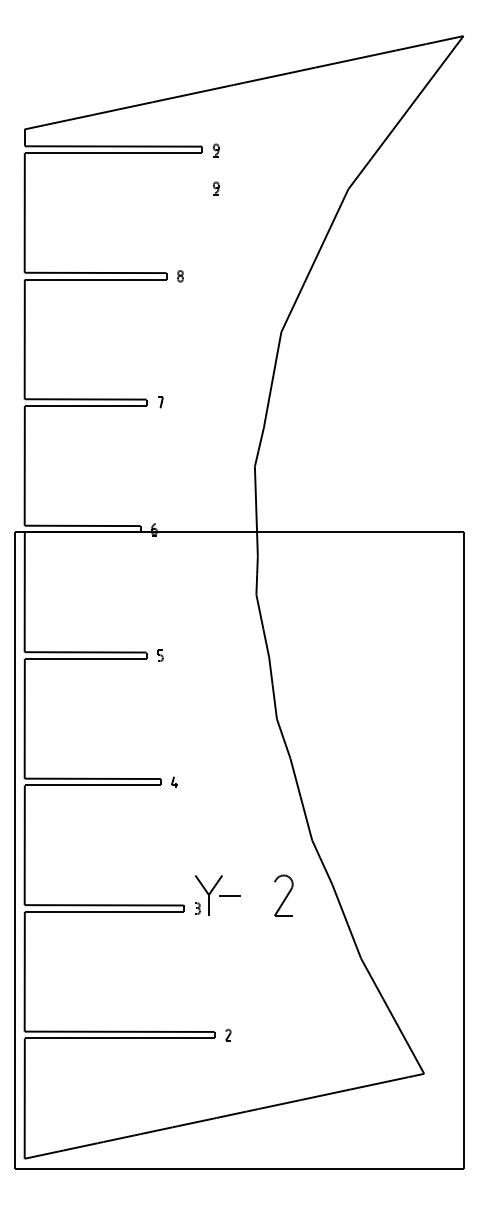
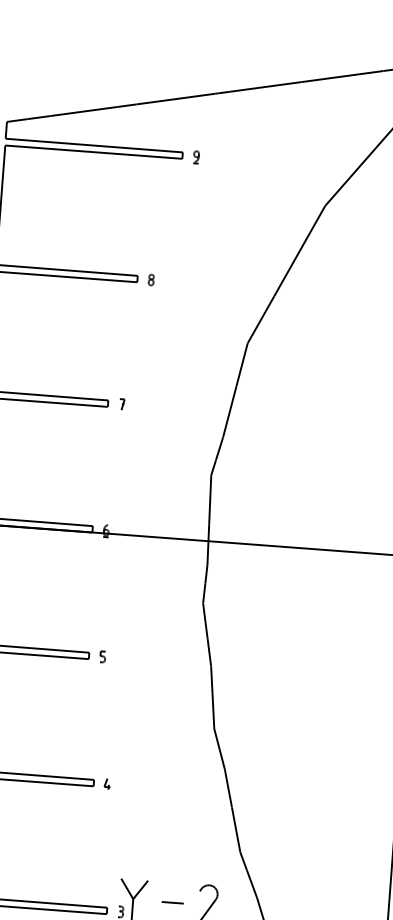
part: (216, 188) -> (193, 195), removed
line: (229, 895) -> (172, 902), moved

